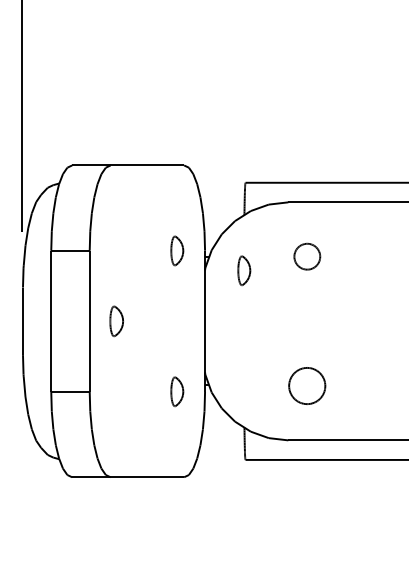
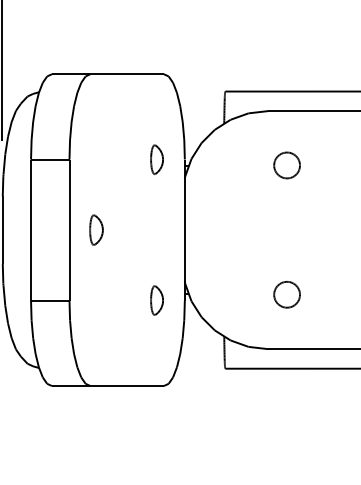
part: (244, 270) -> (224, 179), removed
part: (307, 385) -> (287, 294), size x0.71

